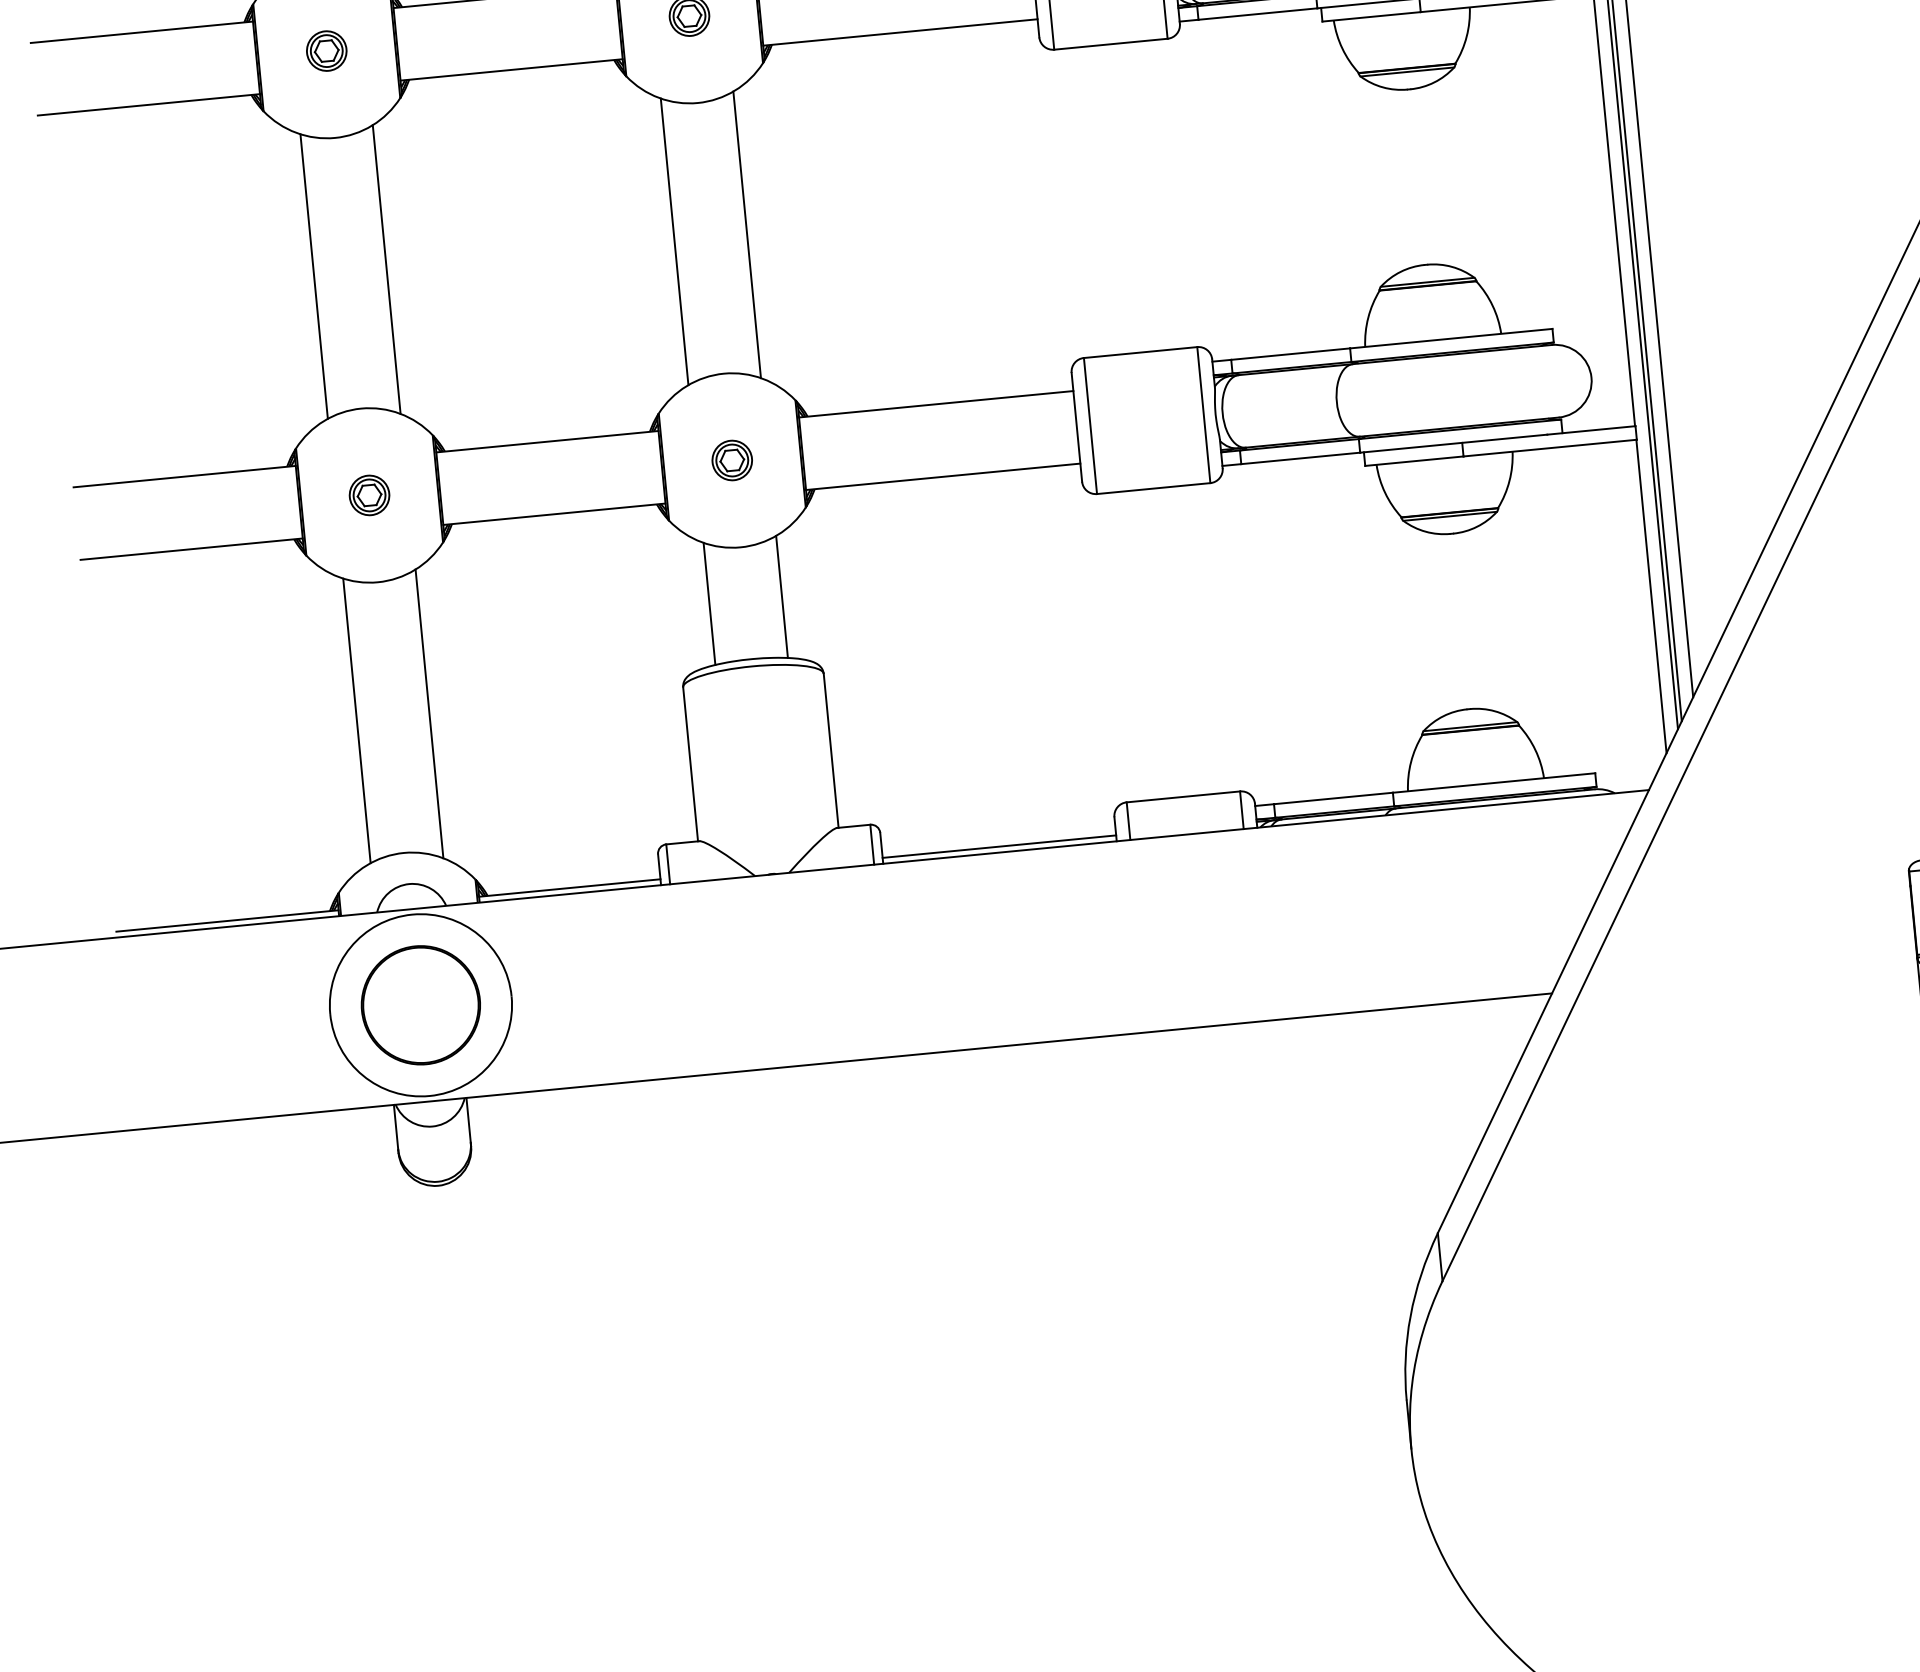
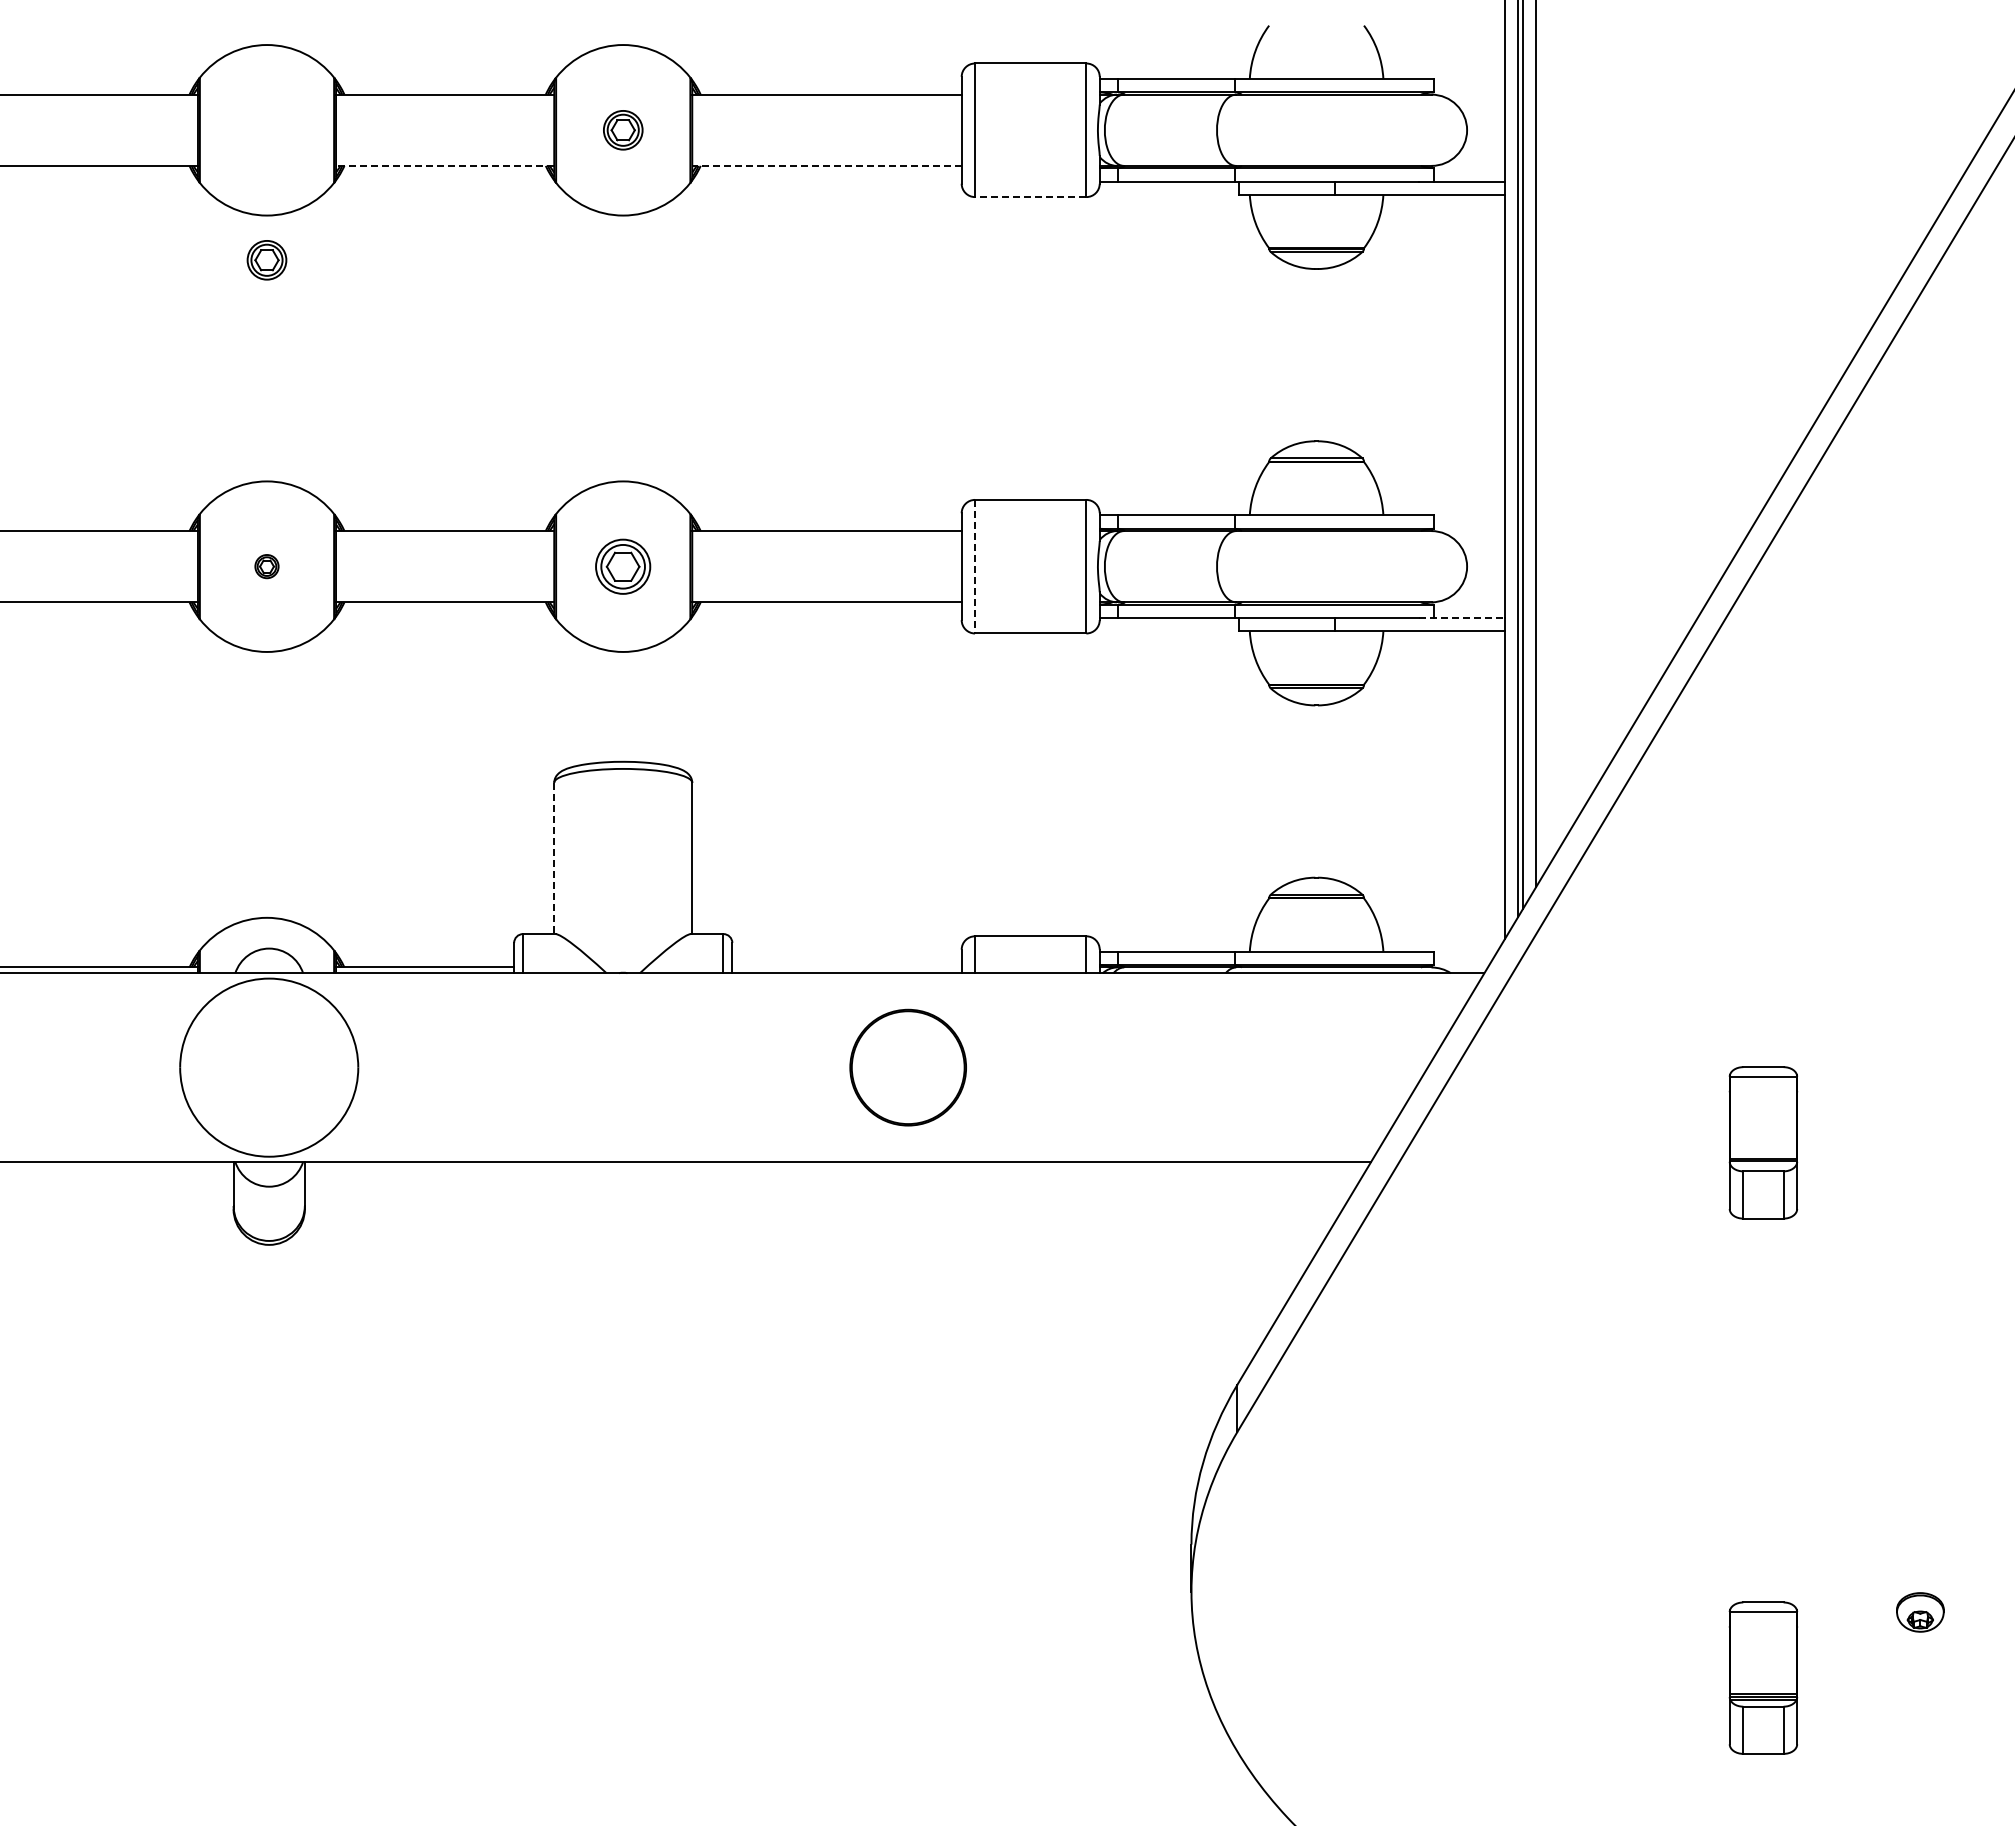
line: (899, 32) -> (826, 165), solid -> dashed
line: (1110, 44) -> (1030, 197), solid -> dashed
part: (326, 51) -> (266, 260), moved
line: (510, 69) -> (444, 165), solid -> dashed
line: (746, 234) -> (658, 348), removed
line: (674, 241) -> (587, 348), removed
line: (386, 269) -> (304, 348), removed
line: (314, 276) -> (233, 348), removed
line: (1090, 425) -> (975, 566), solid -> dashed
line: (1591, 429) -> (1462, 617), solid -> dashed
part: (732, 460) -> (623, 566), size x1.4
part: (369, 495) -> (266, 566), size x0.6
line: (781, 597) -> (658, 704), removed
line: (709, 604) -> (587, 704), removed
line: (429, 713) -> (304, 784), removed
line: (356, 720) -> (233, 784), removed
line: (690, 764) -> (554, 858), solid -> dashed
line: (998, 846) -> (846, 967), removed
part: (420, 1005) -> (907, 1067), moved

